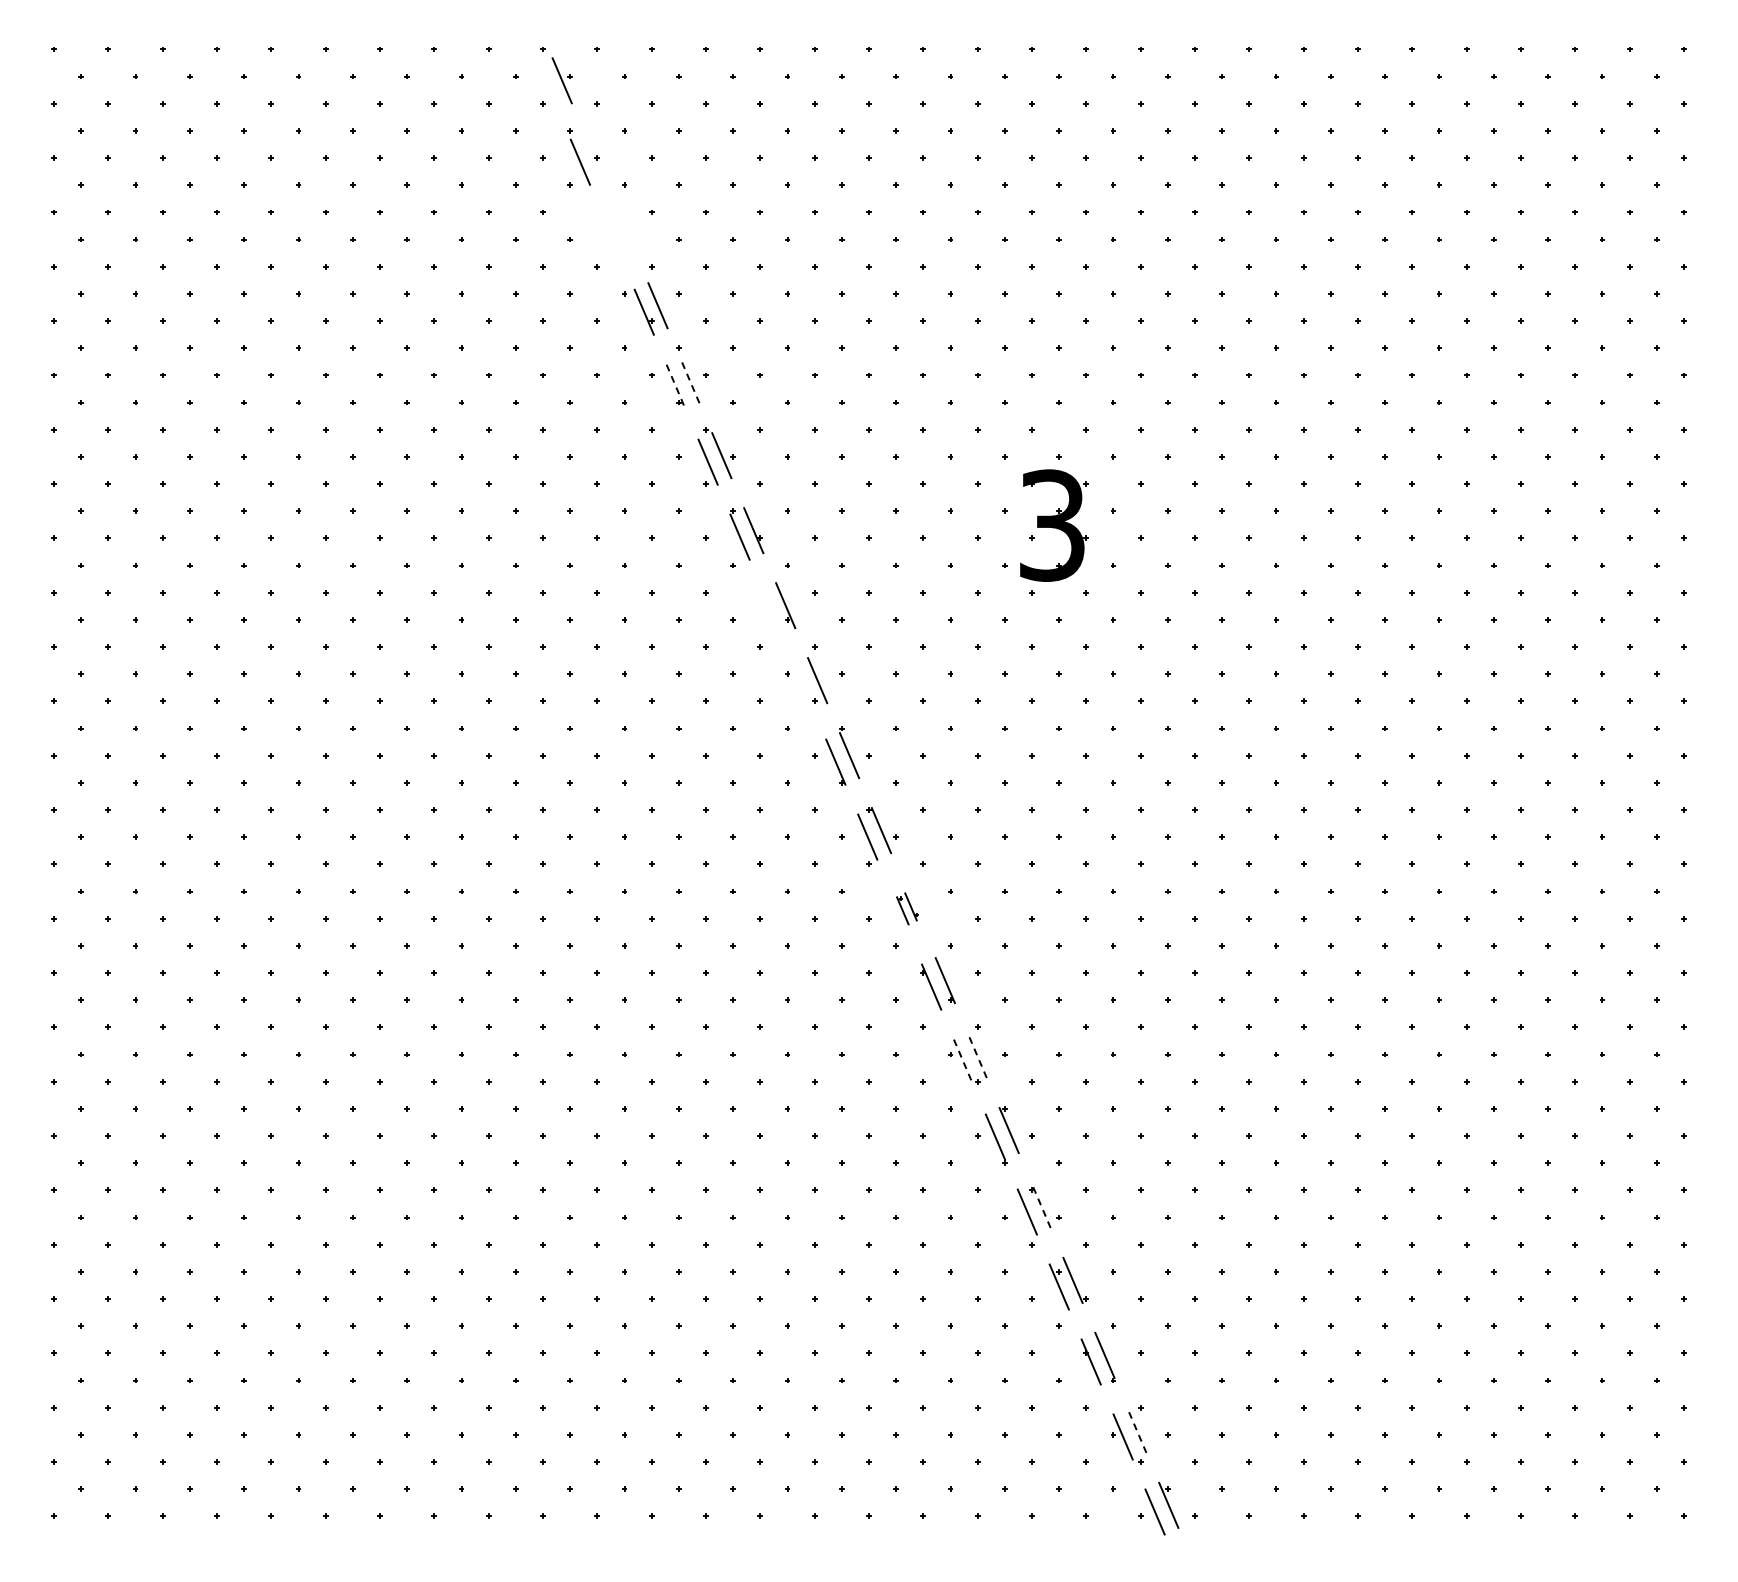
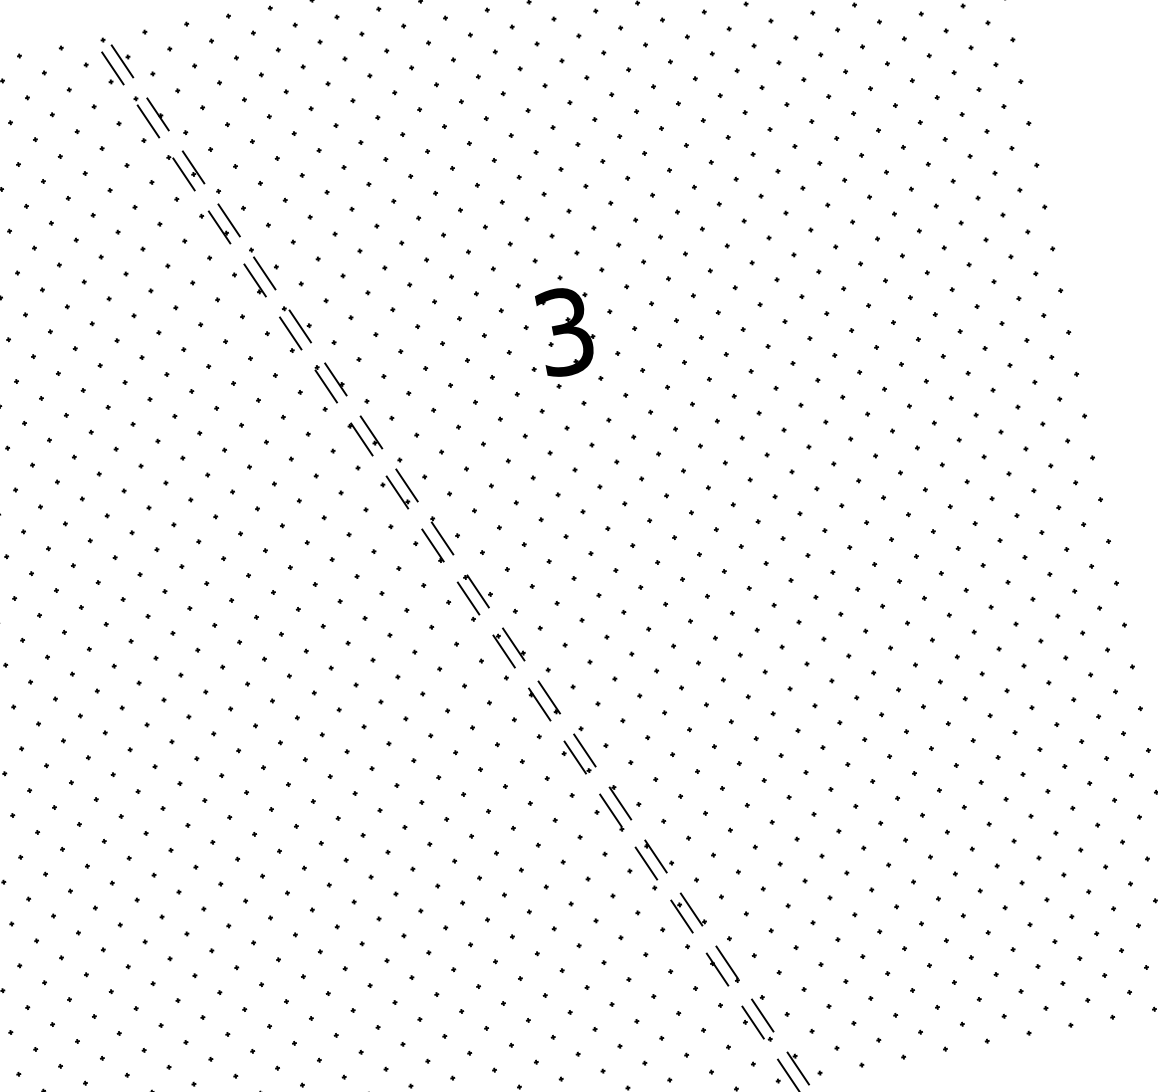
line: (547, 86) -> (111, 67), added
line: (593, 155) -> (157, 114), added
part: (615, 233) -> (185, 171), added
line: (689, 380) -> (264, 273), dashed -> solid
line: (676, 387) -> (255, 280), dashed -> solid
part: (769, 611) -> (359, 439), added
line: (803, 686) -> (397, 492), added
part: (907, 908) -> (509, 647), size x1.67
line: (977, 1055) -> (585, 750), dashed -> solid
line: (963, 1062) -> (575, 757), dashed -> solid
line: (1040, 1205) -> (655, 856), dashed -> solid
line: (1136, 1429) -> (762, 1014), dashed -> solid

